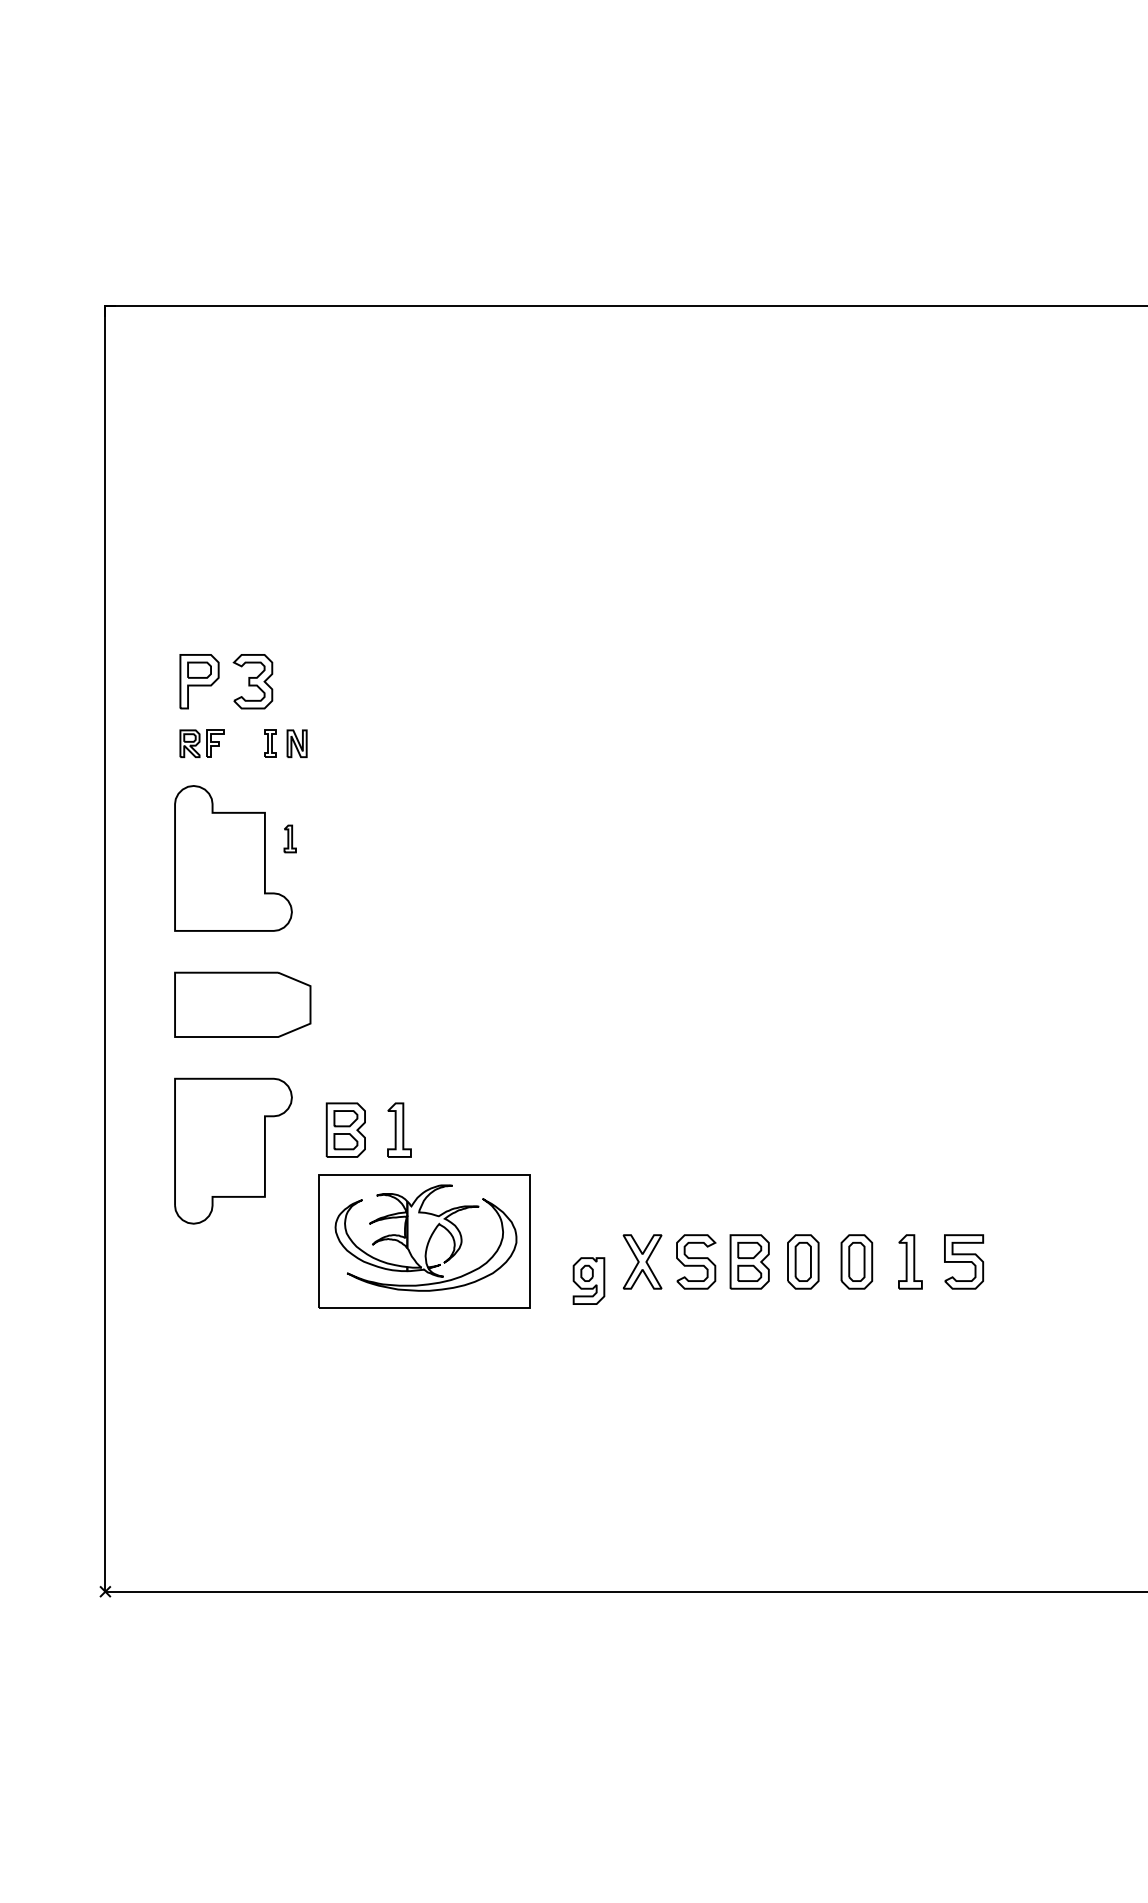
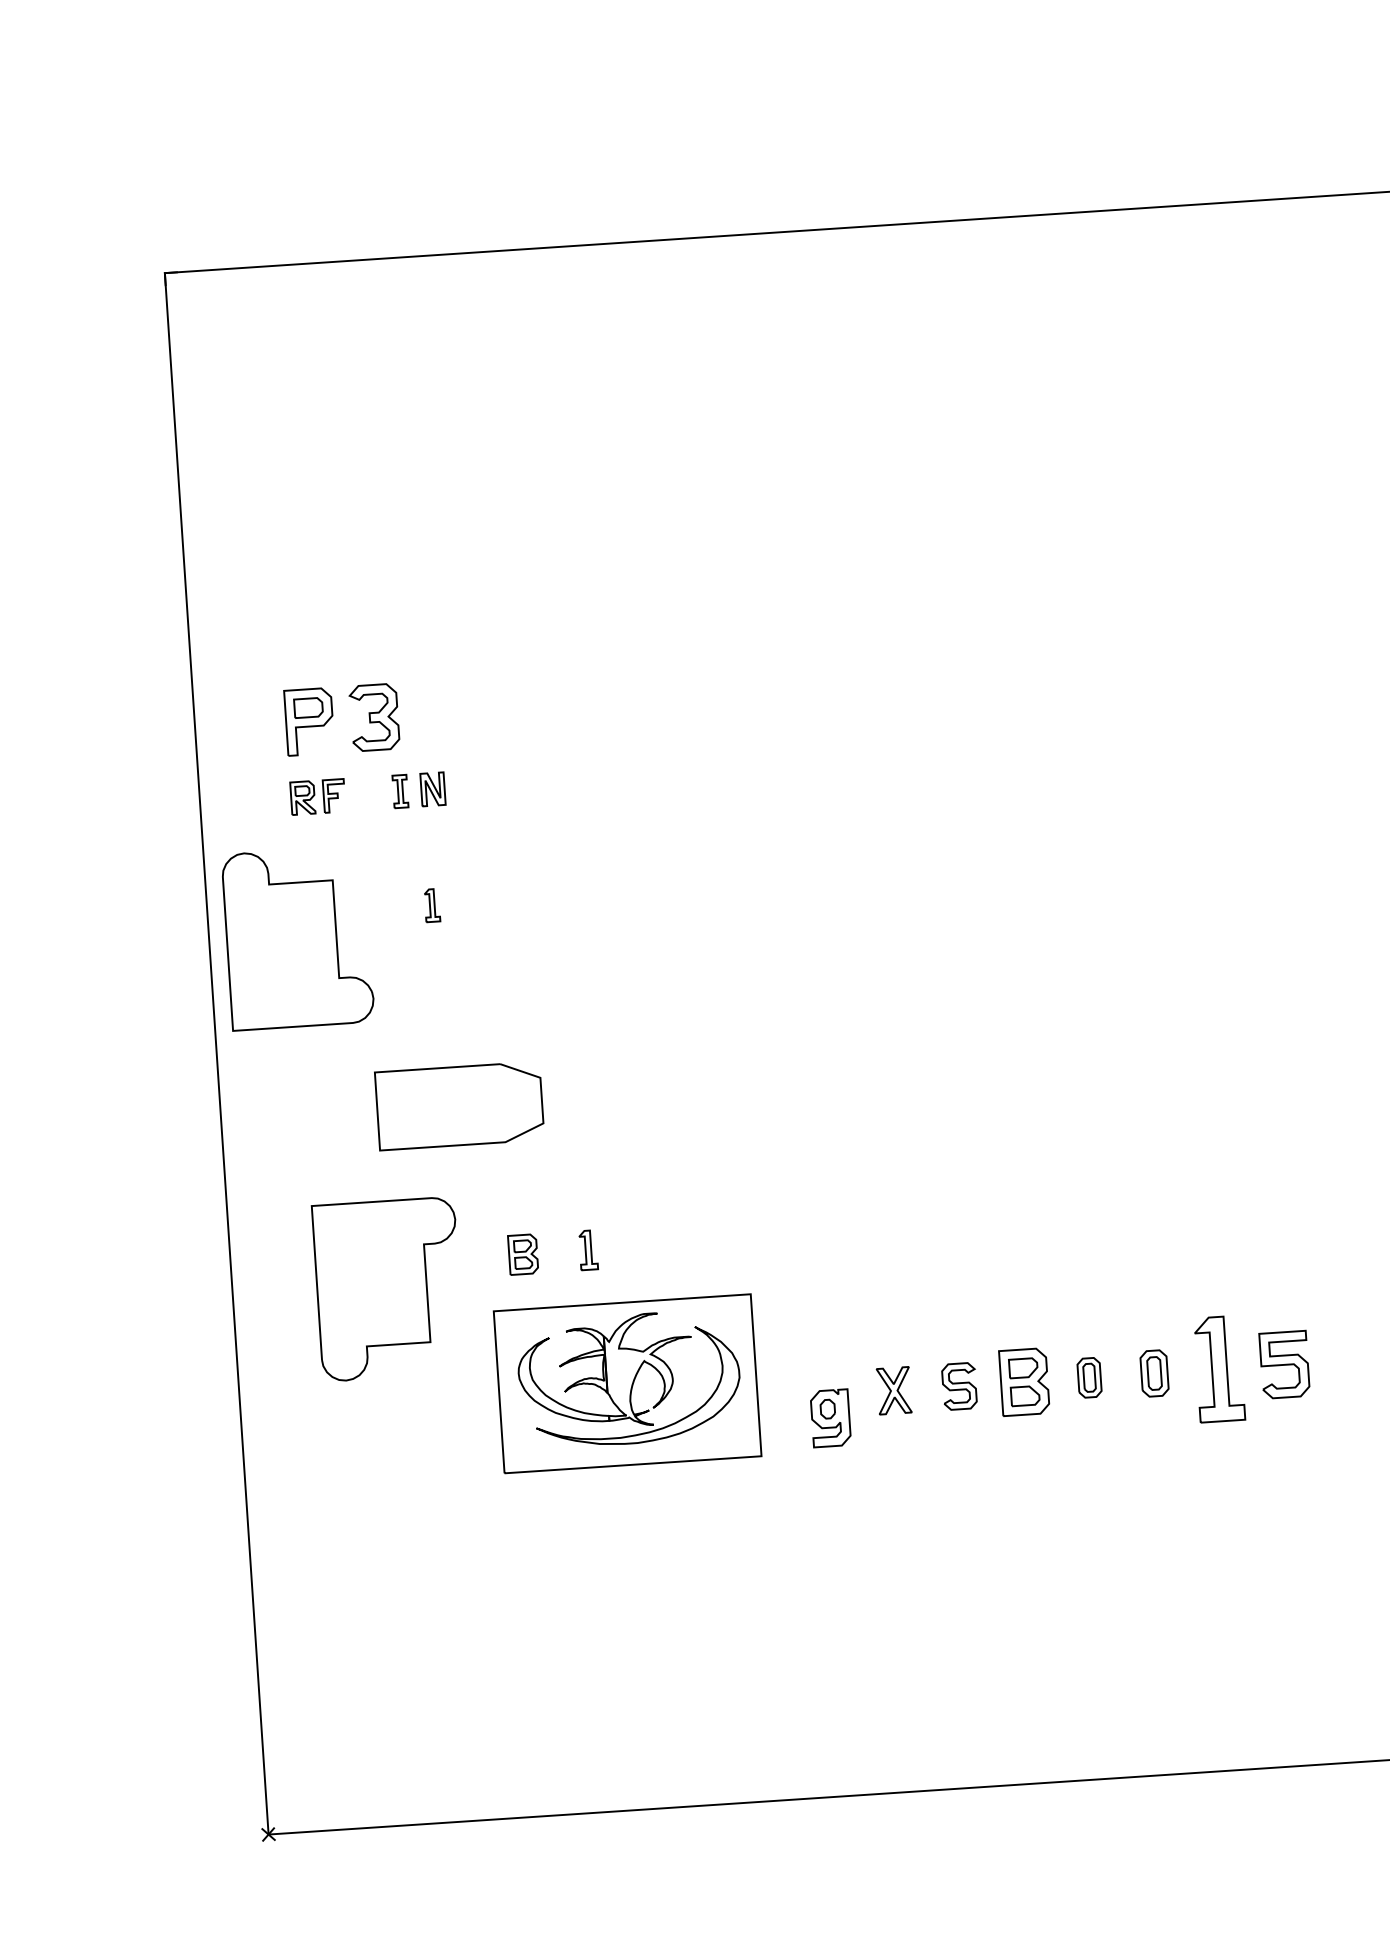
part: (233, 858) -> (298, 938), moved
part: (242, 1004) -> (459, 1105), moved
part: (345, 1129) -> (522, 1253), size x0.6
part: (399, 1129) -> (588, 1249), size x0.6
part: (642, 1261) -> (894, 1390), size x0.7
part: (696, 1261) -> (959, 1385), size x0.7
part: (803, 1261) -> (1089, 1377), size x0.6
part: (856, 1261) -> (1154, 1372), size x0.7
part: (910, 1261) -> (1219, 1368), size x1.6

